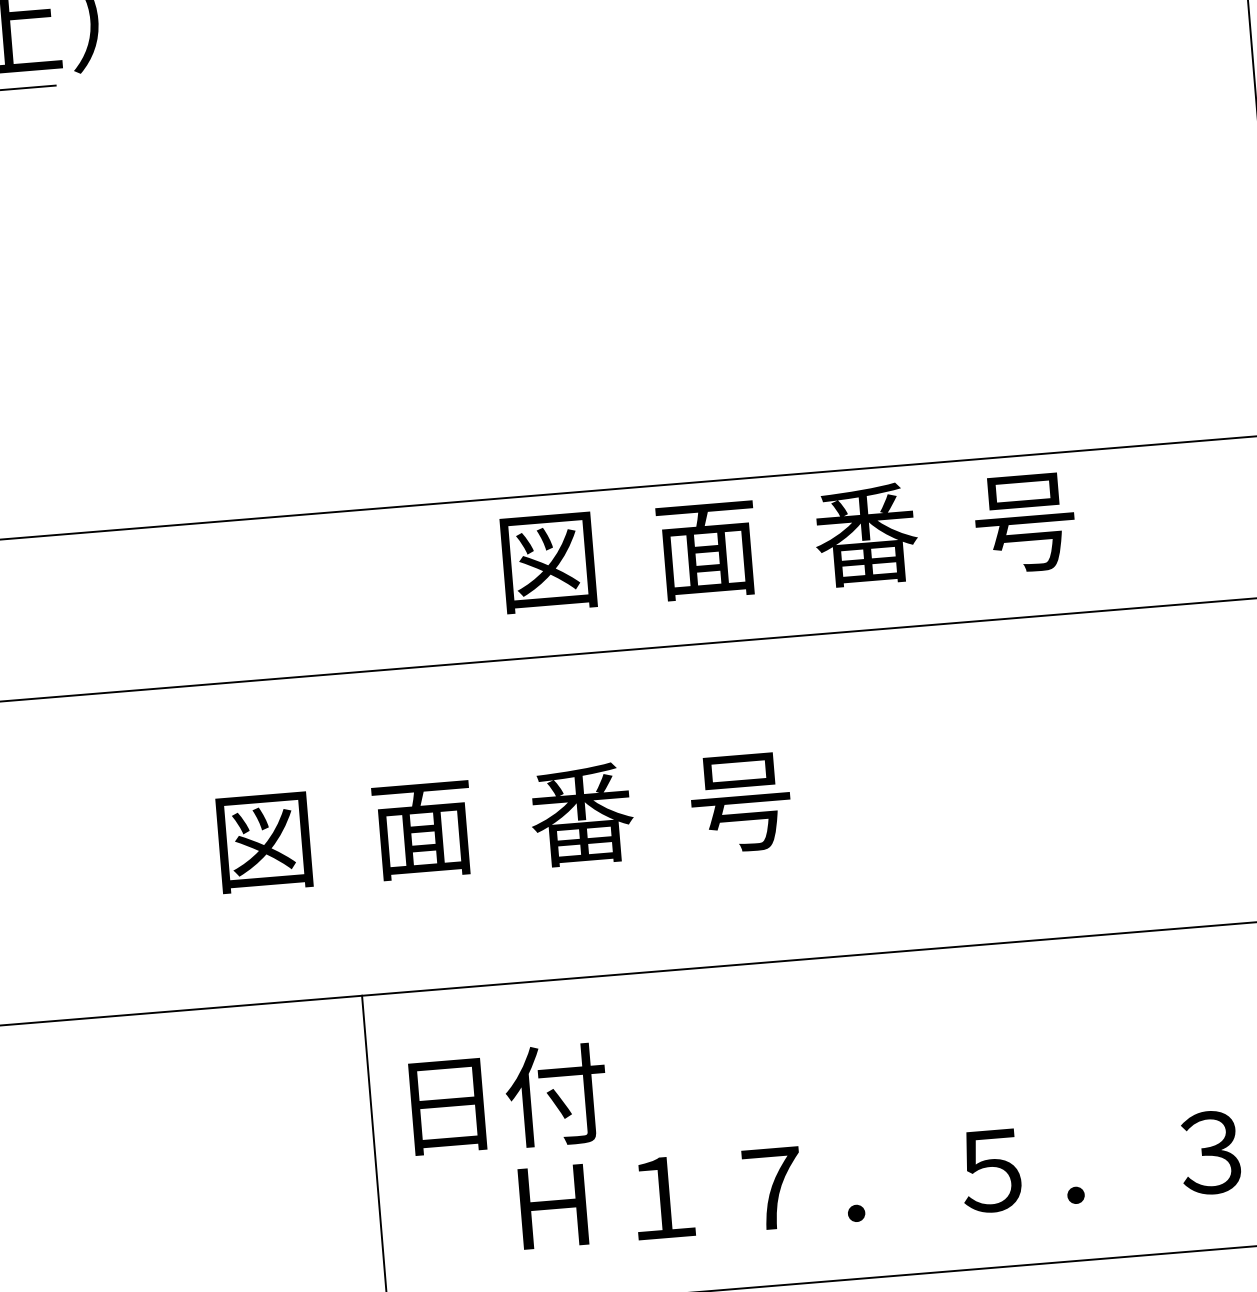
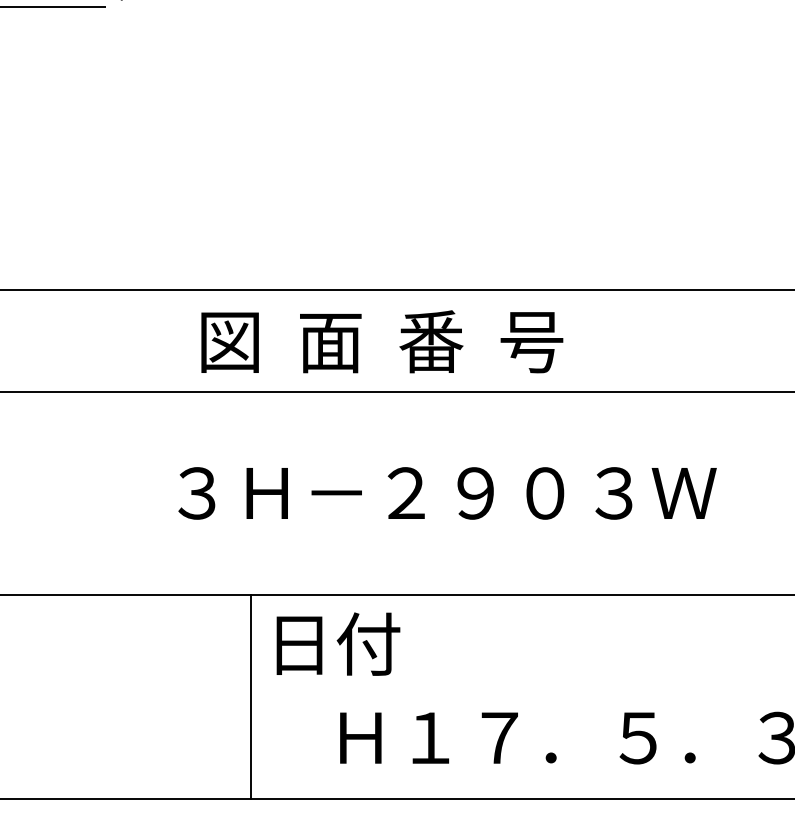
text: (789, 541) -> (382, 341), moved
text: (650, 808) -> (442, 492), 図  面  番  号 -> ３Ｈ－２９０３Ｗ
text: (509, 1098) -> (338, 643), moved

